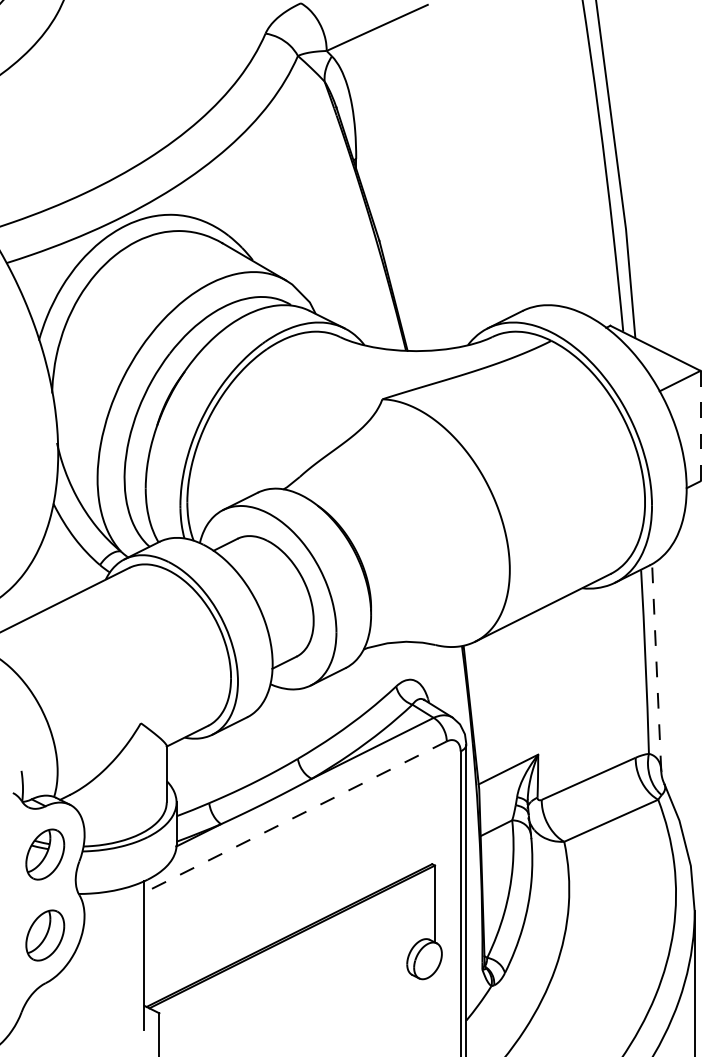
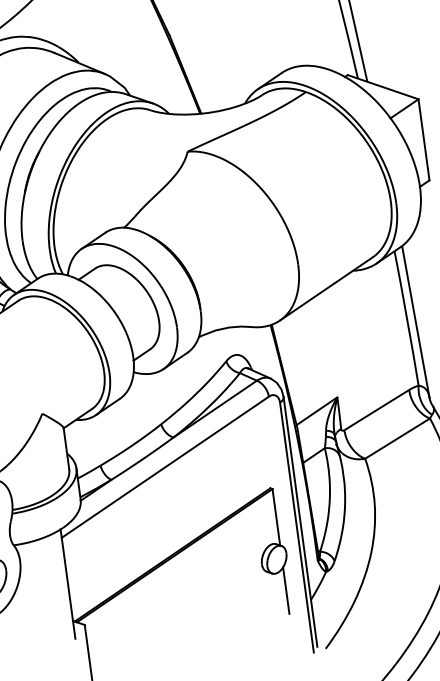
line: (700, 426) -> (423, 140), dashed -> solid
line: (656, 667) -> (415, 321), dashed -> solid
line: (295, 817) -> (165, 467), dashed -> solid
line: (434, 1003) -> (285, 590), added

